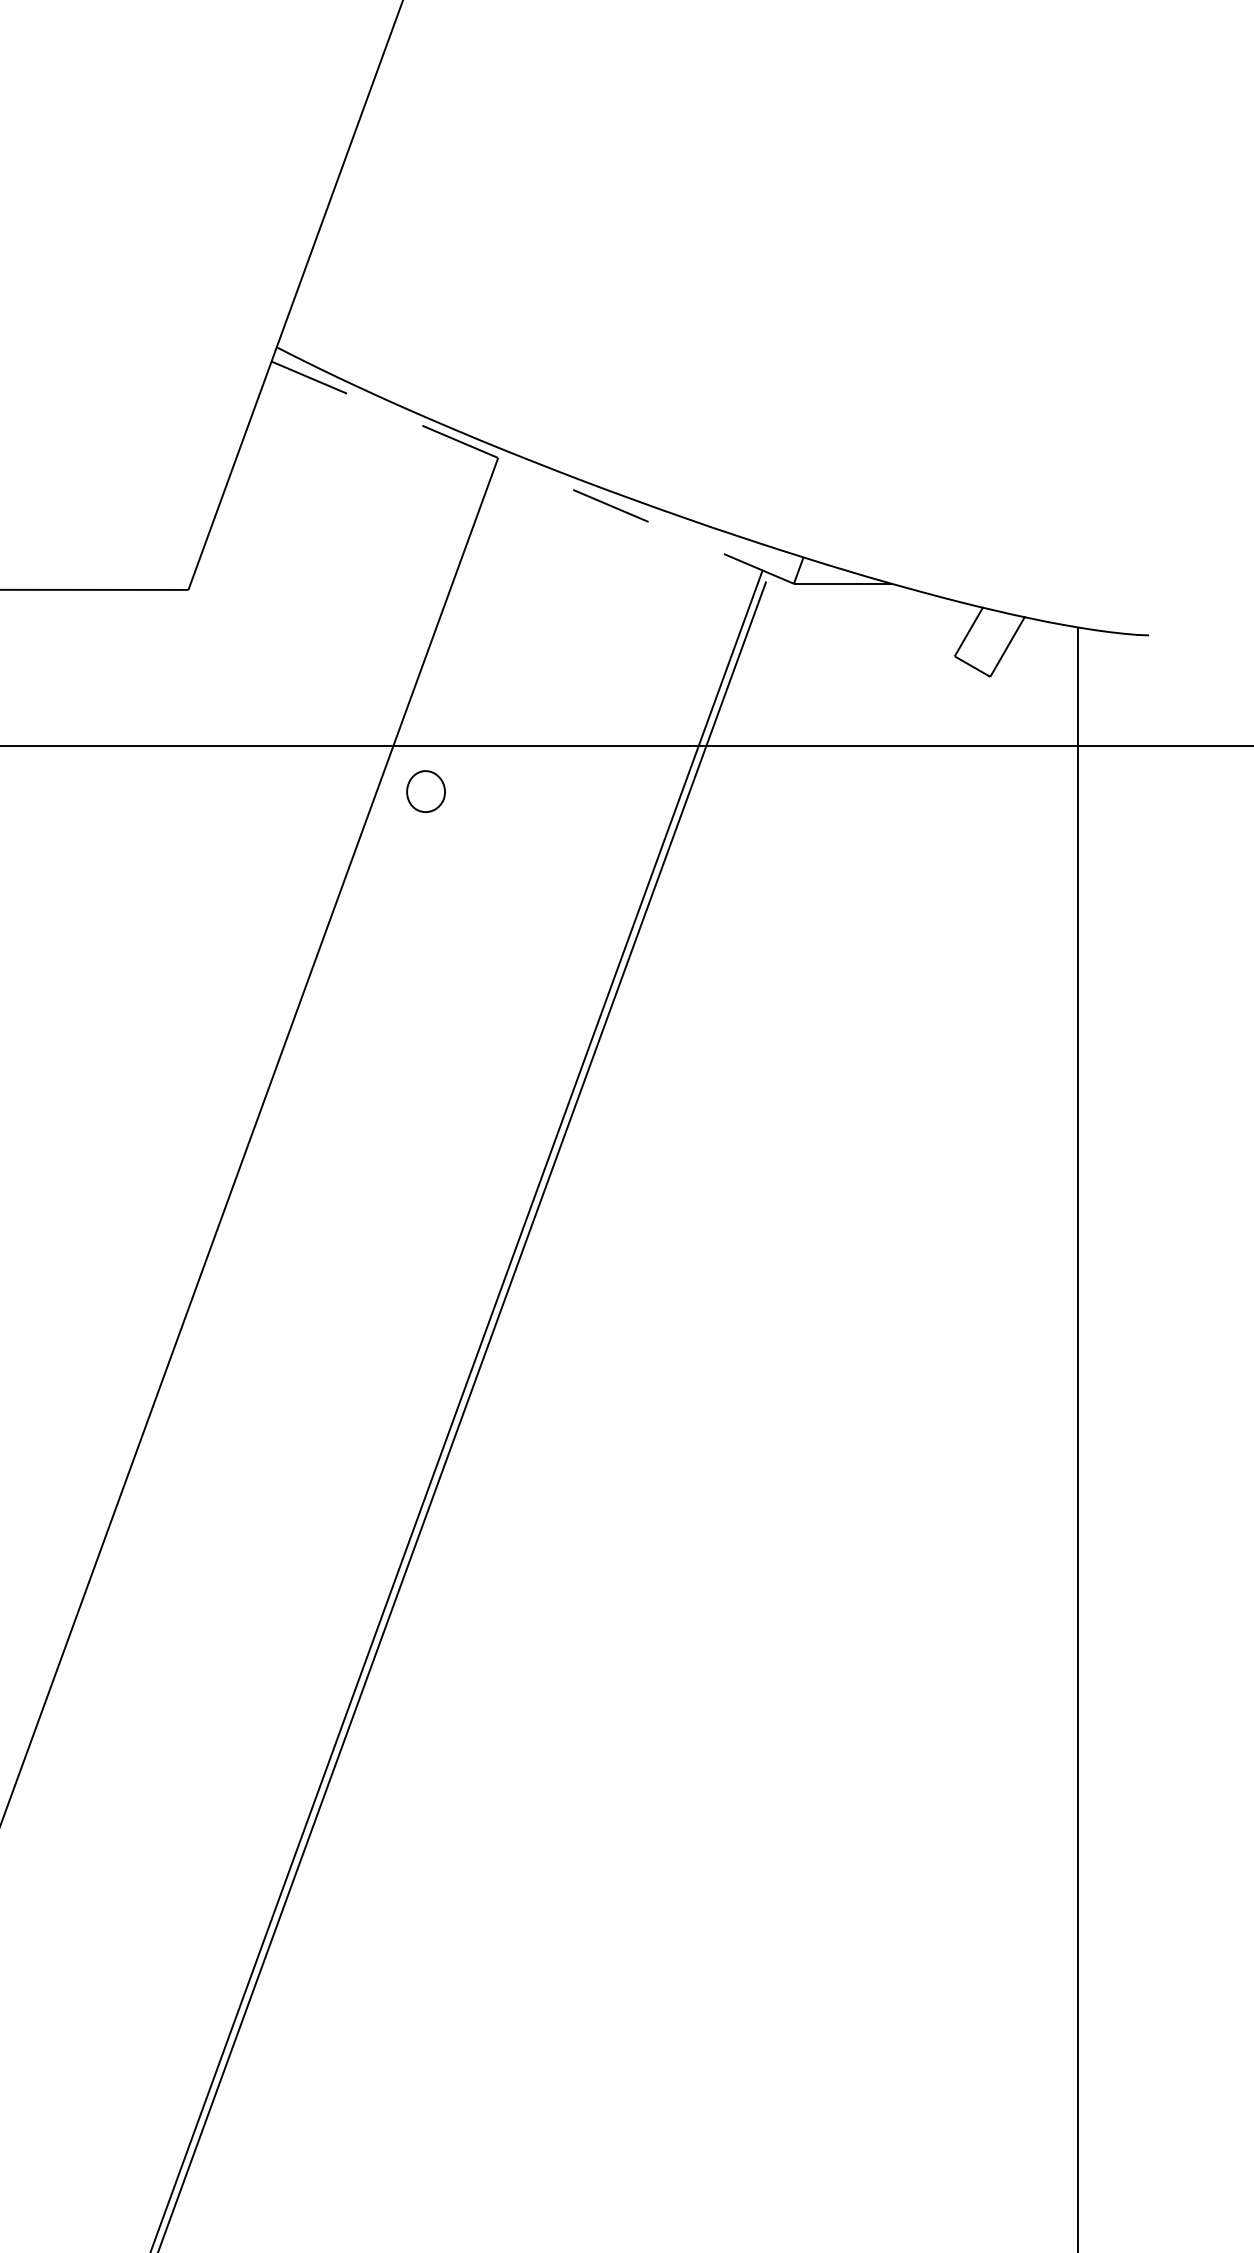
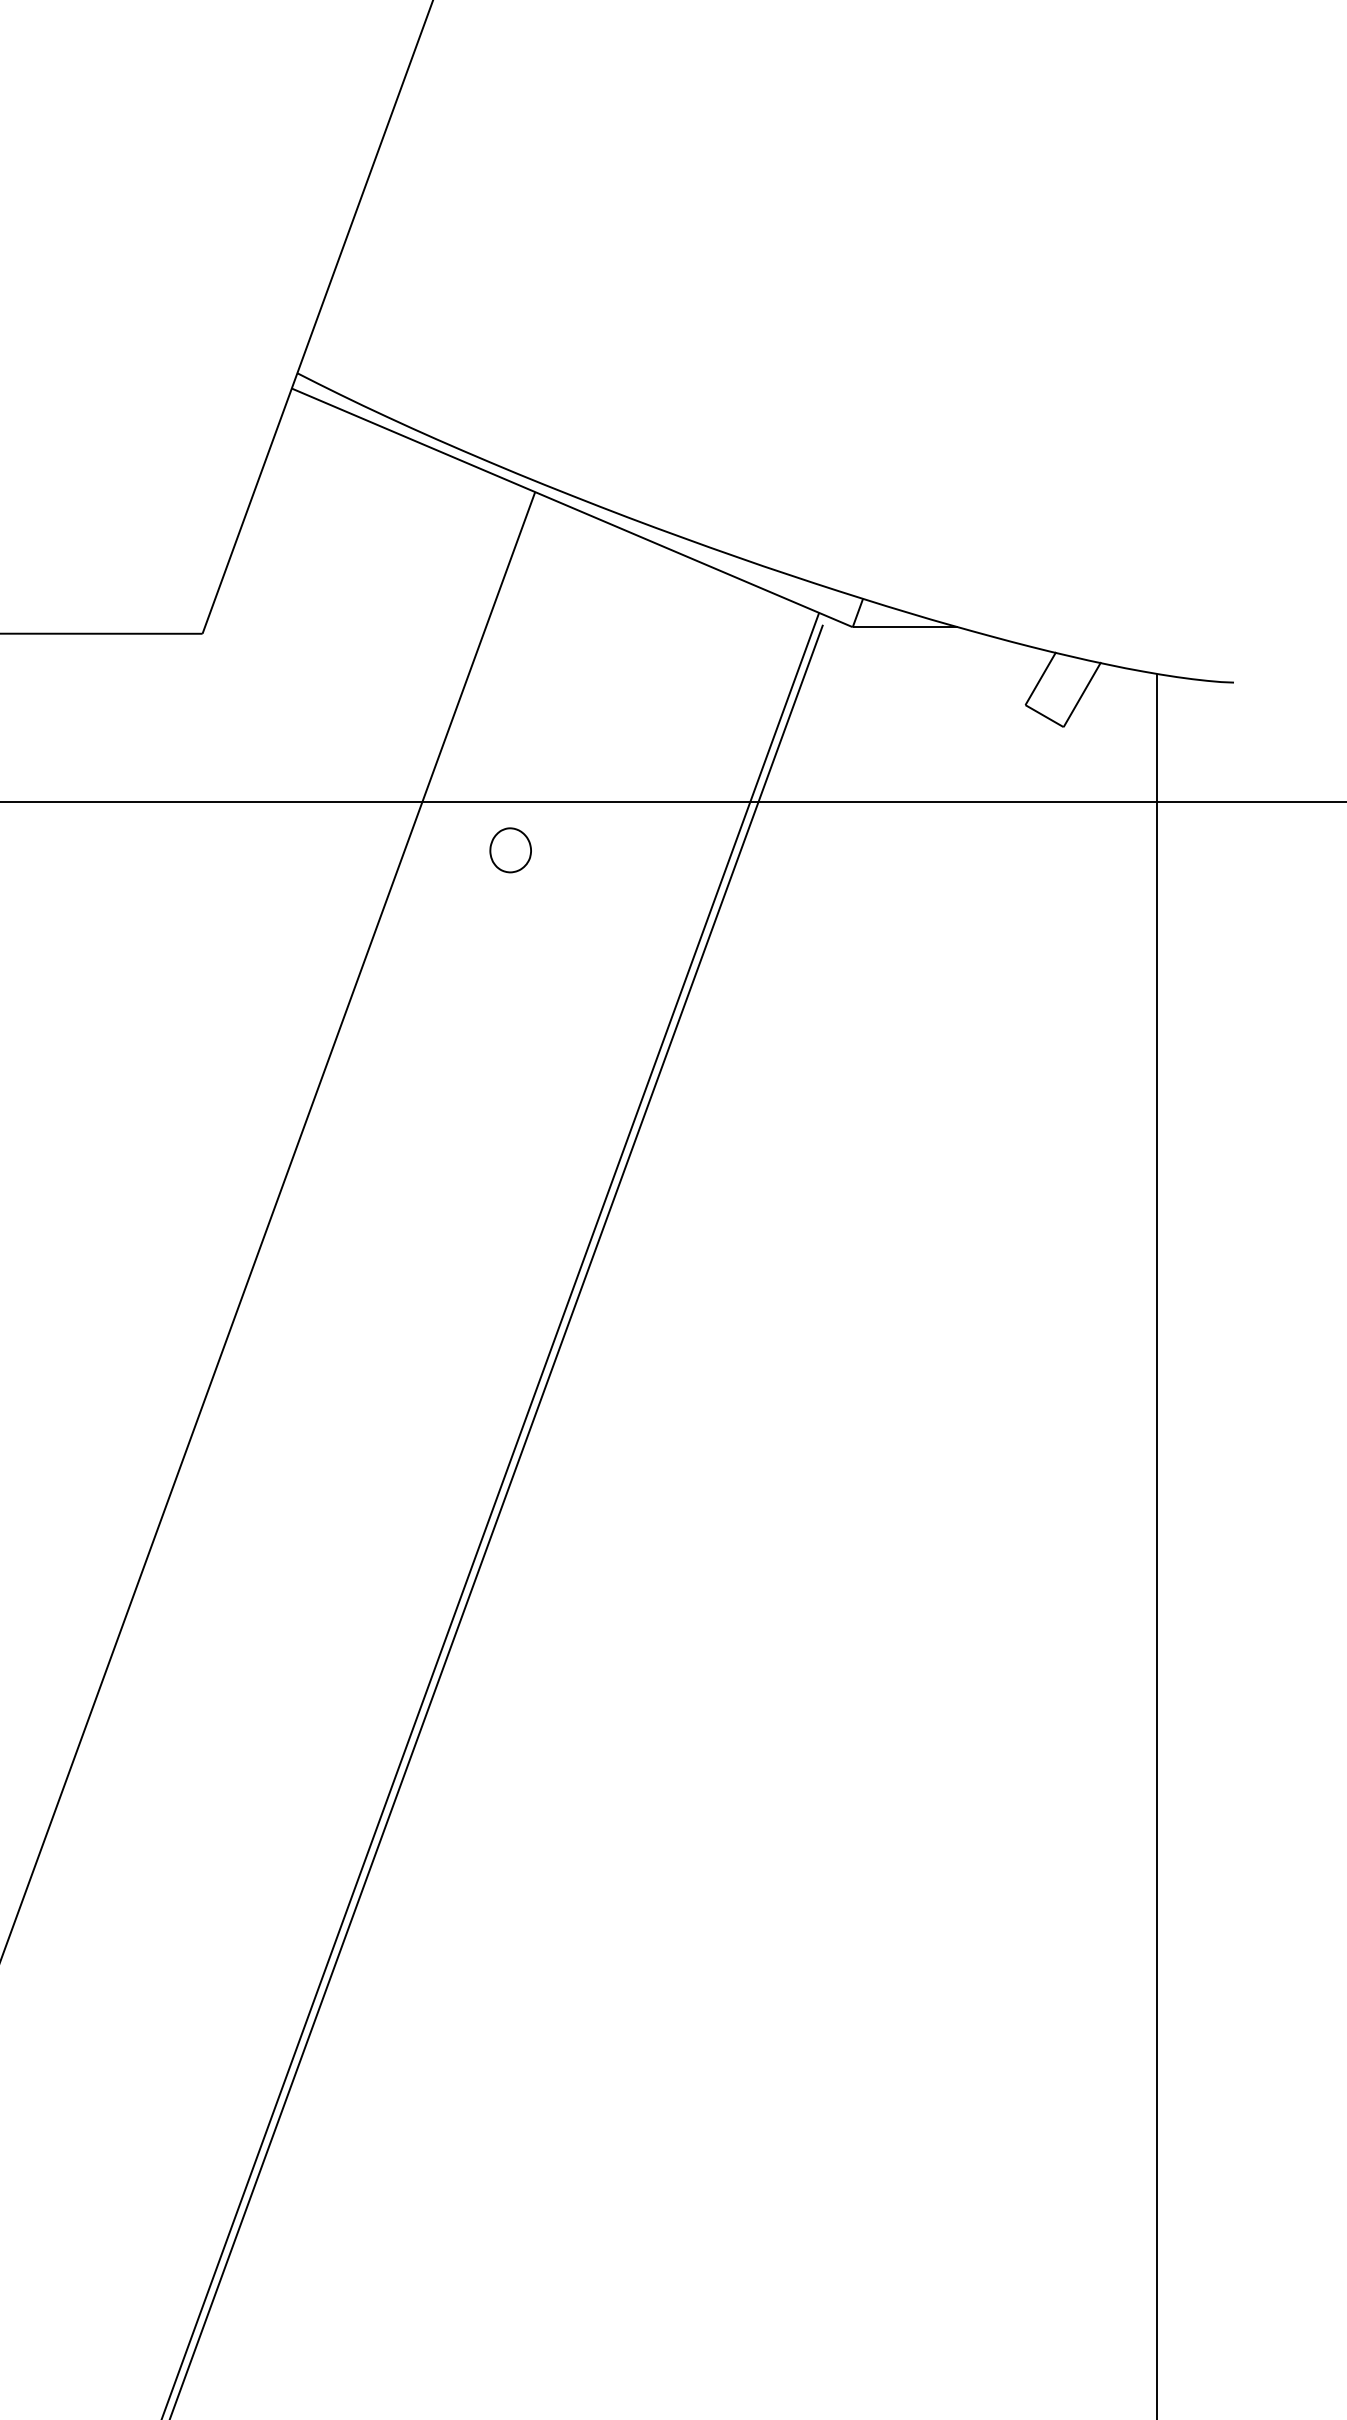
line: (532, 472) -> (572, 507), dashed -> solid
part: (425, 791) -> (510, 850), moved

